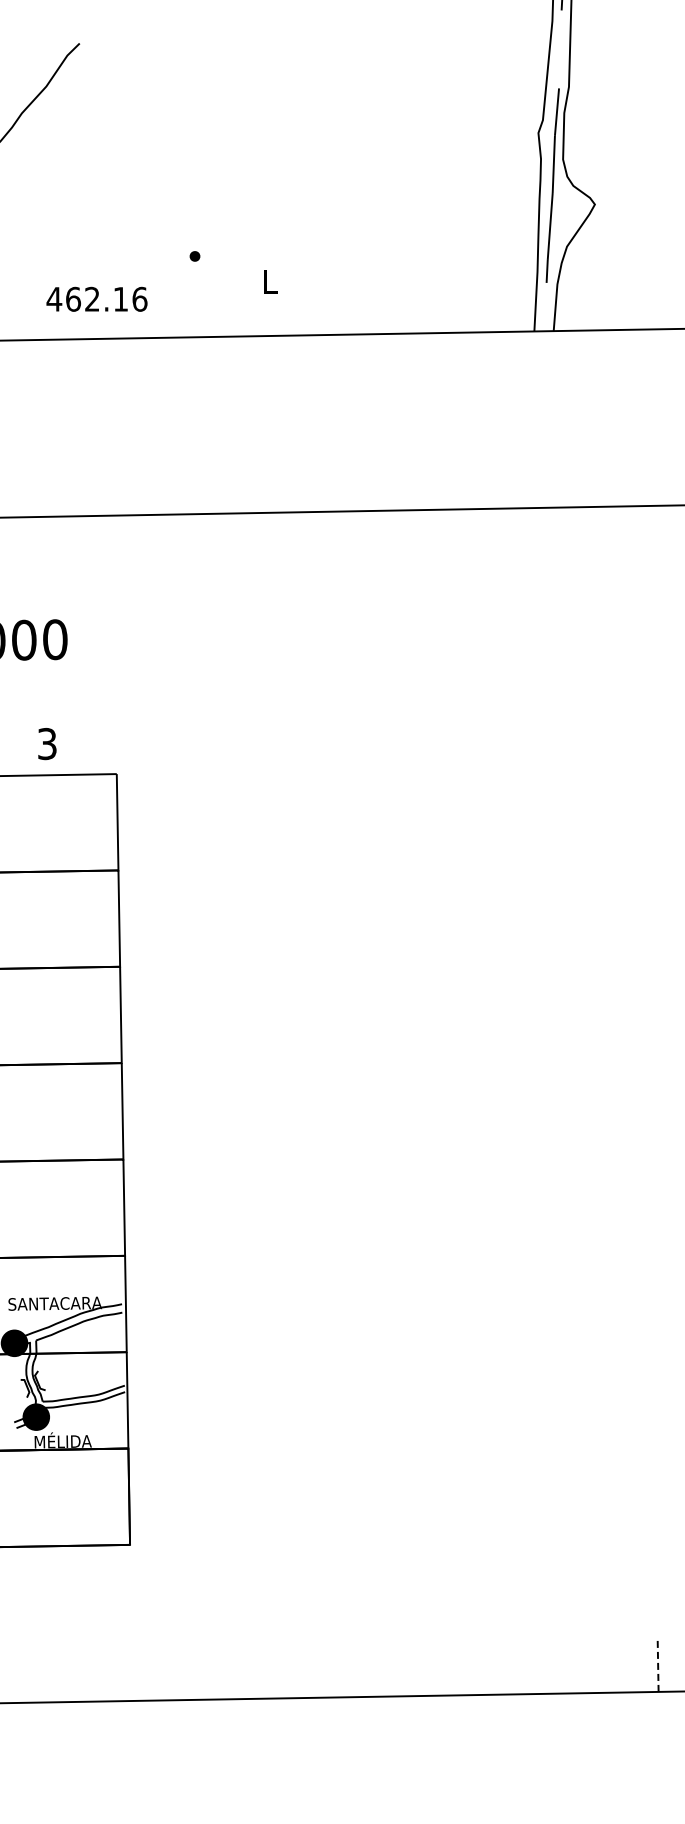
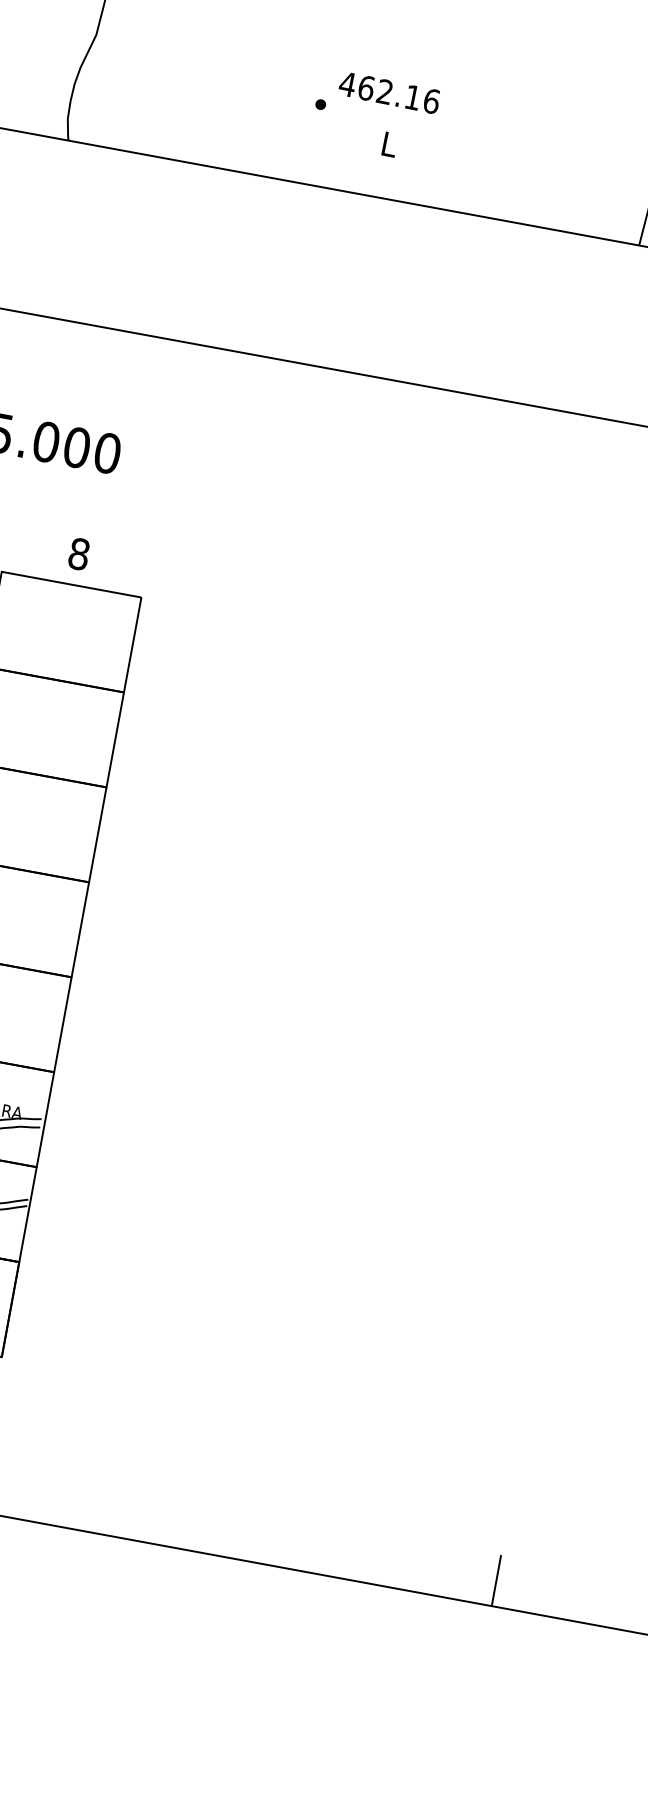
text: (96, 298) -> (389, 91), moved
text: (47, 744) -> (79, 554), 3 -> 8
line: (658, 1665) -> (496, 1580), dashed -> solid

